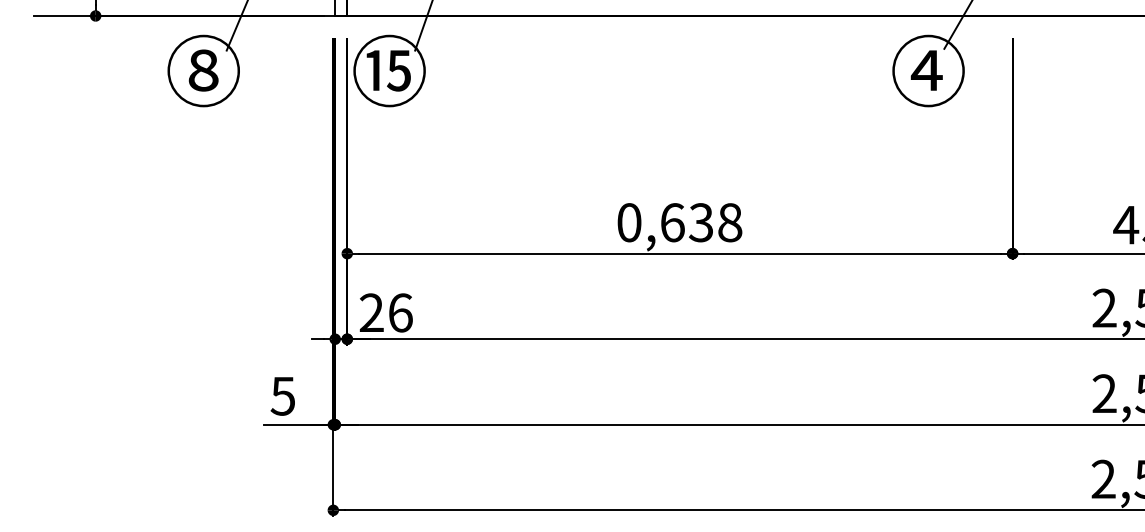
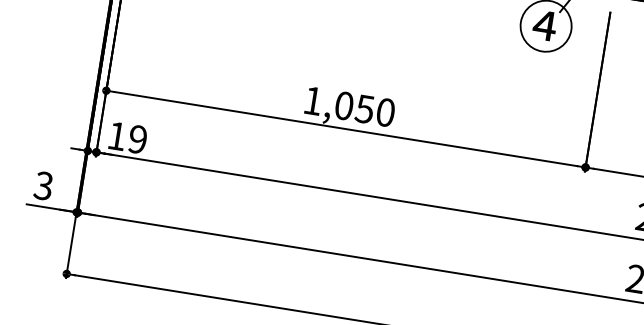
text: (679, 222) -> (349, 106), 0,638 -> 1,050
text: (385, 312) -> (127, 137), 26 -> 19
text: (282, 395) -> (43, 185), 5 -> 3

